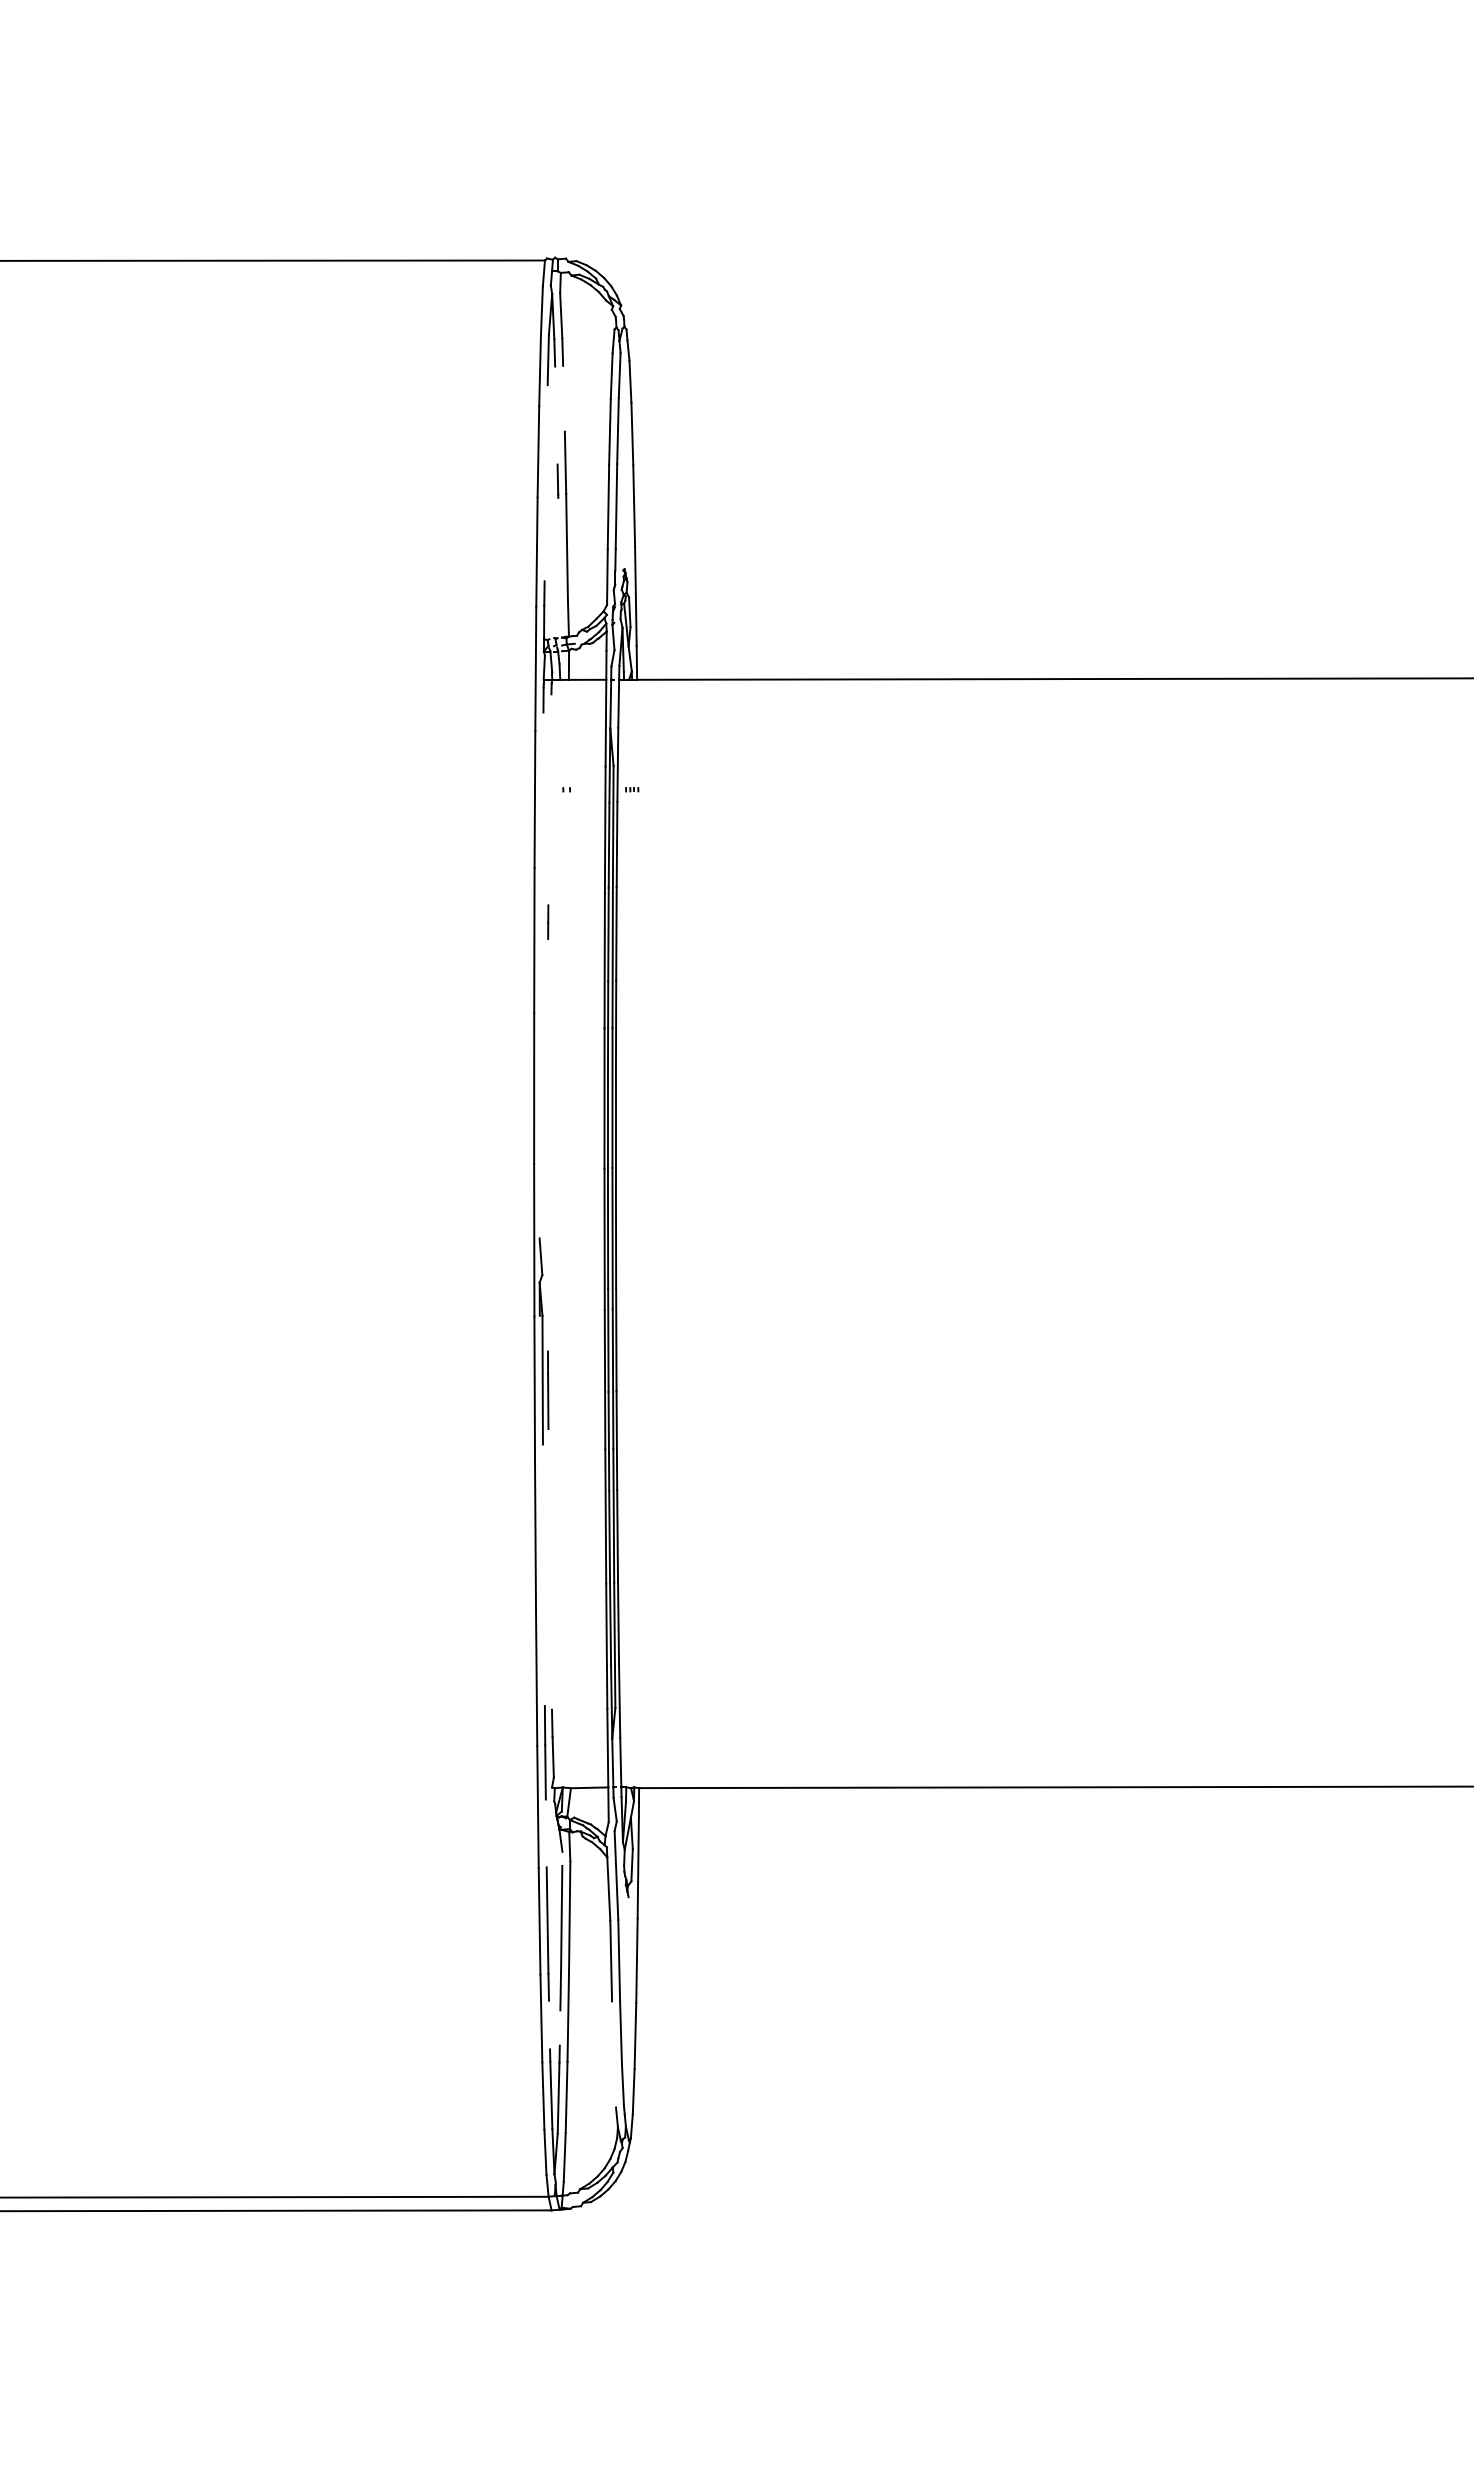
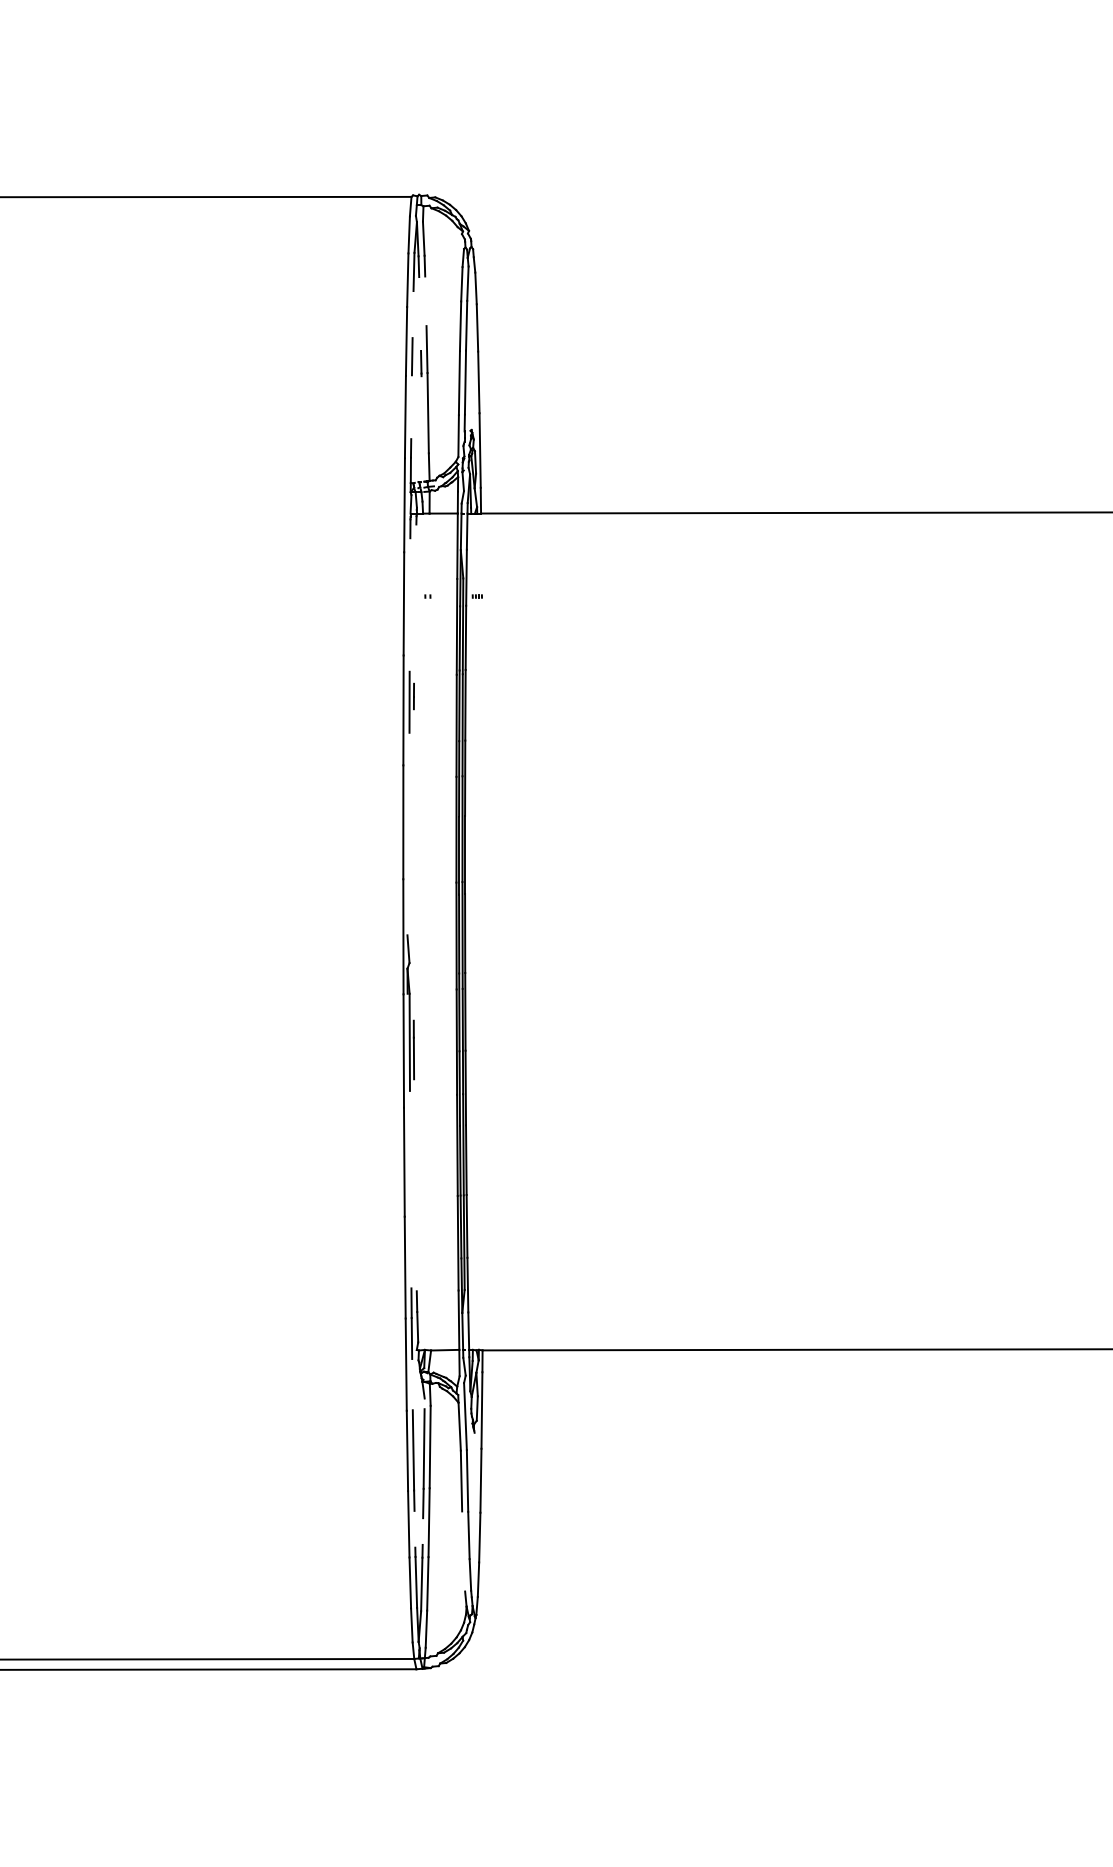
line: (545, 471) -> (411, 356), added
line: (542, 929) -> (409, 702), added

